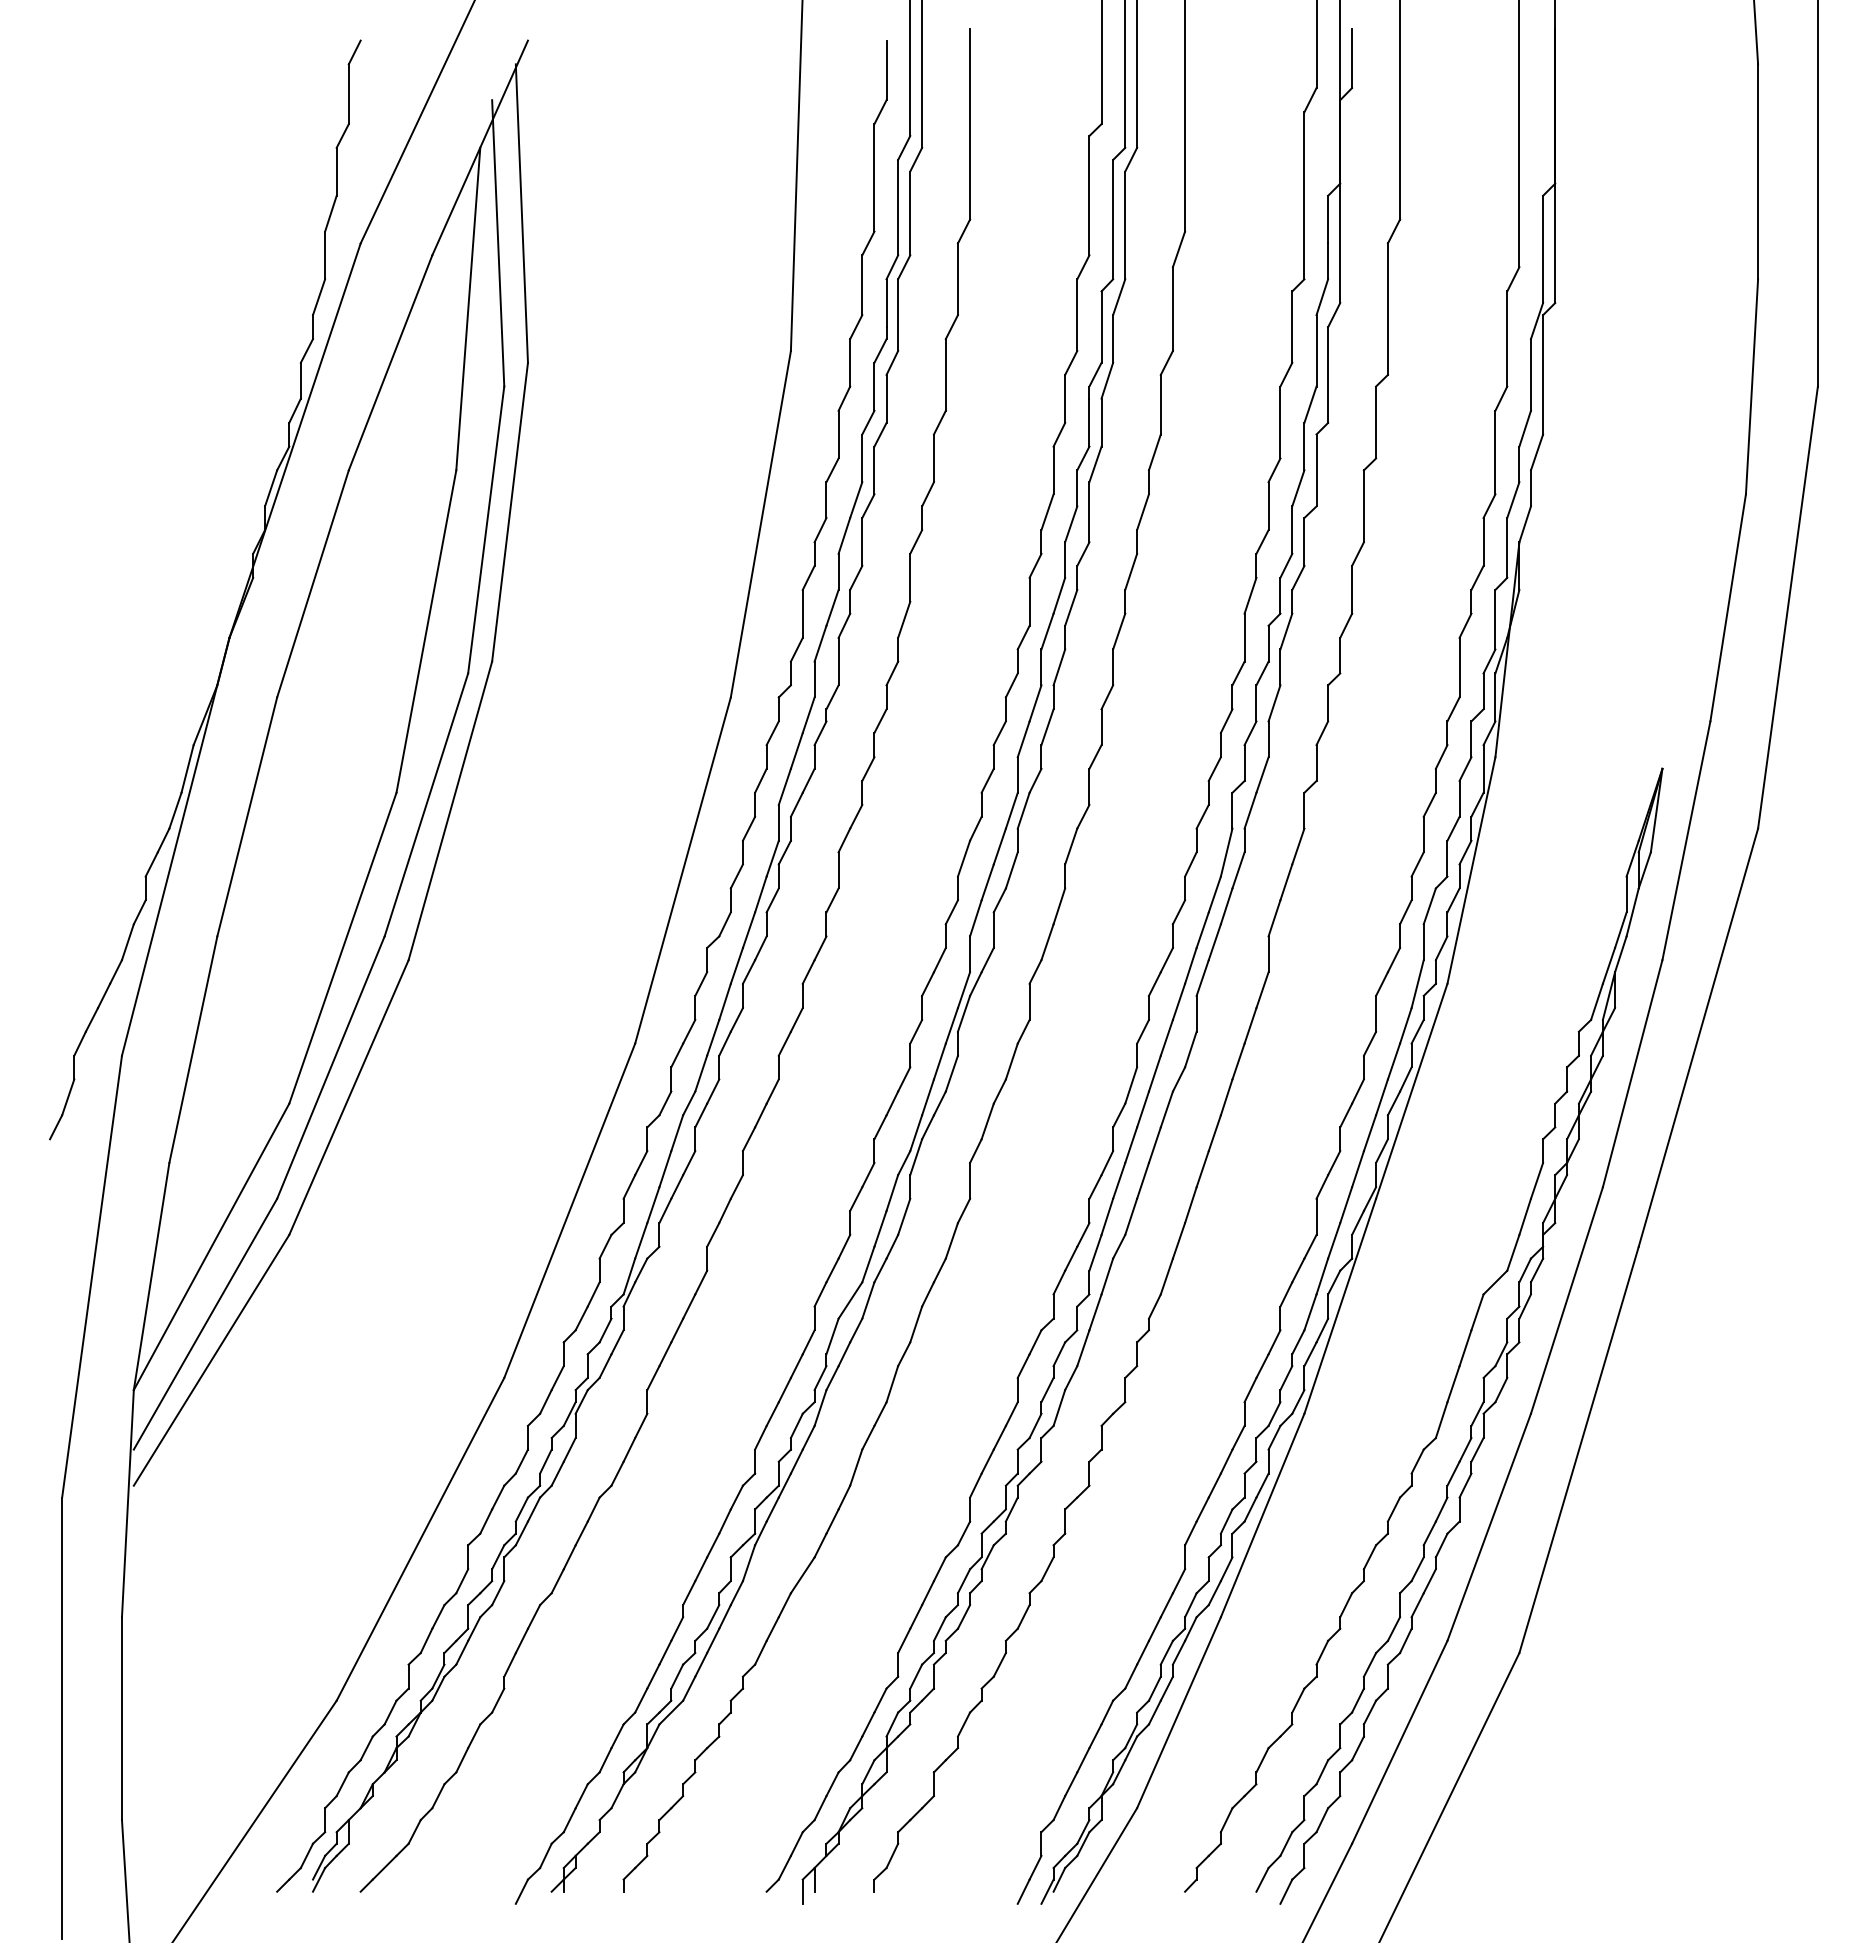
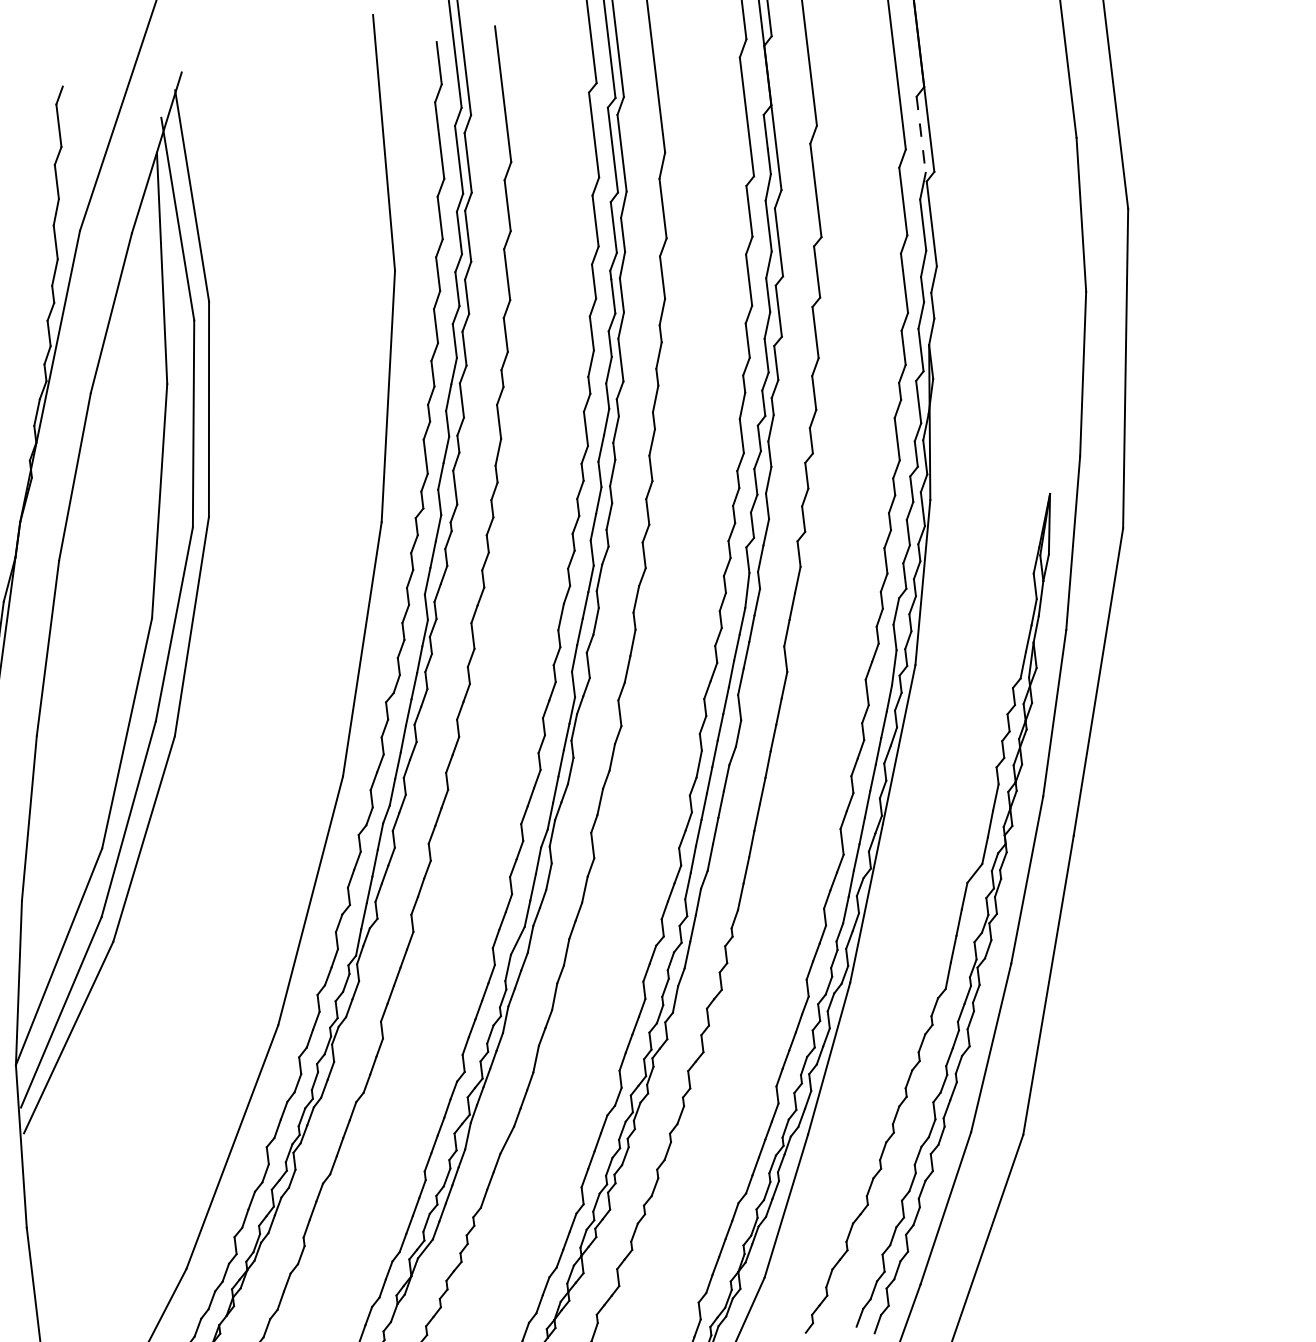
line: (1543, 249) -> (921, 134), solid -> dashed

